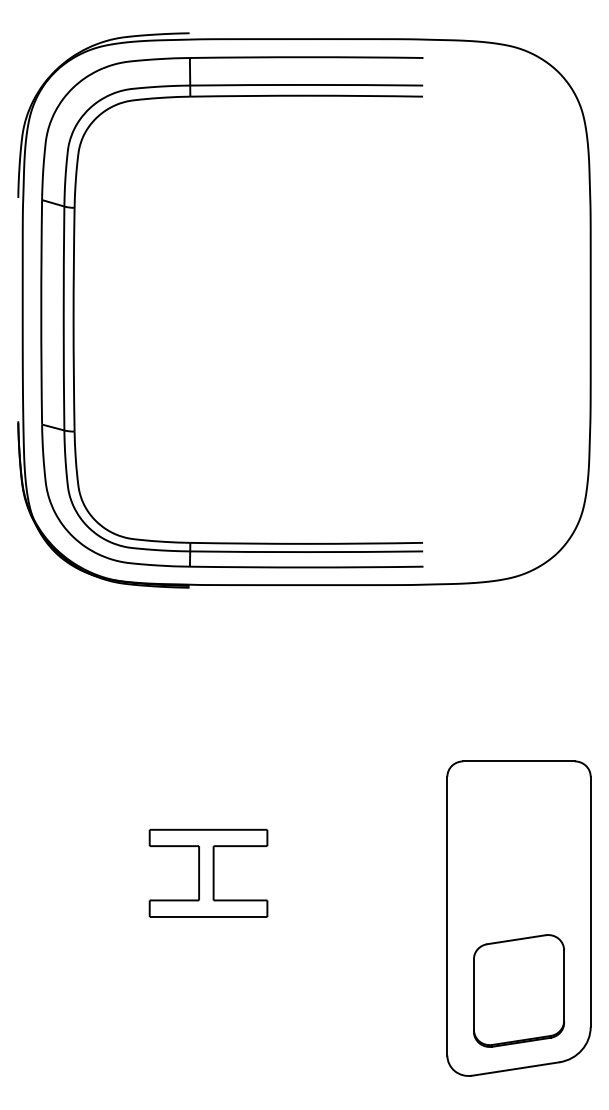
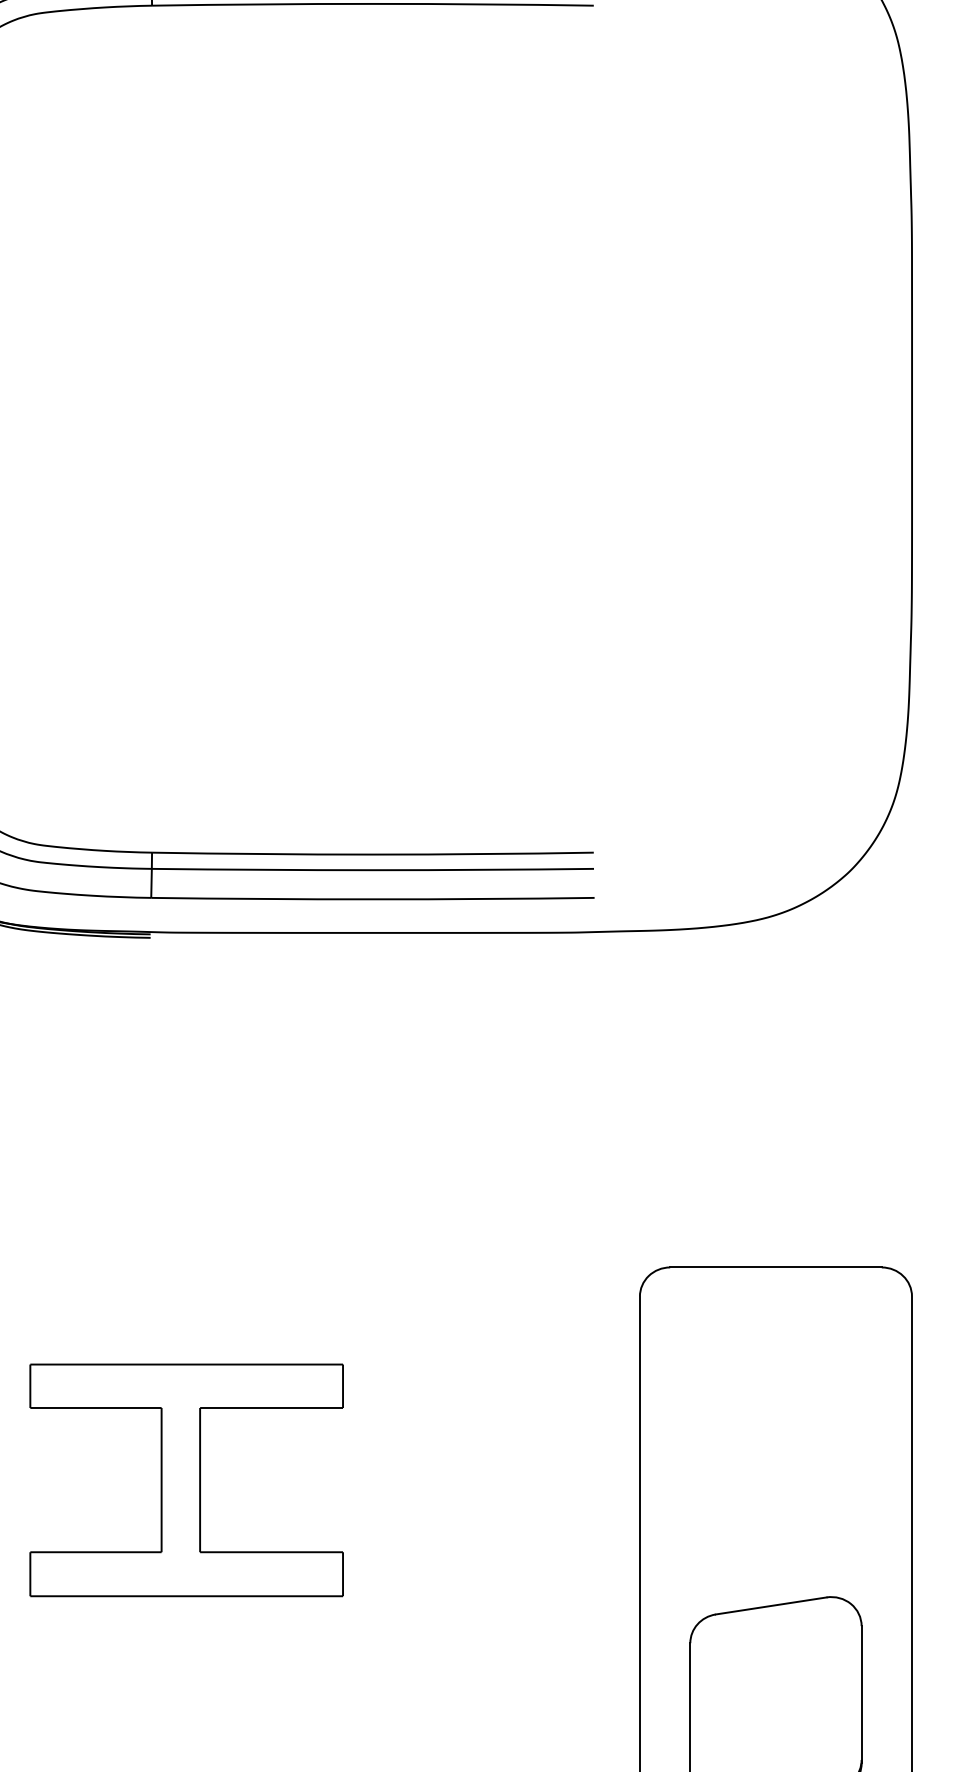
part: (208, 872) -> (186, 1478), size x1.4

